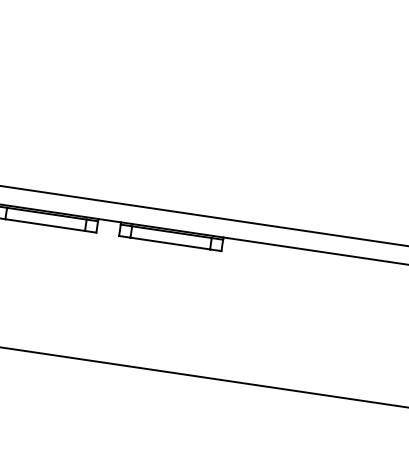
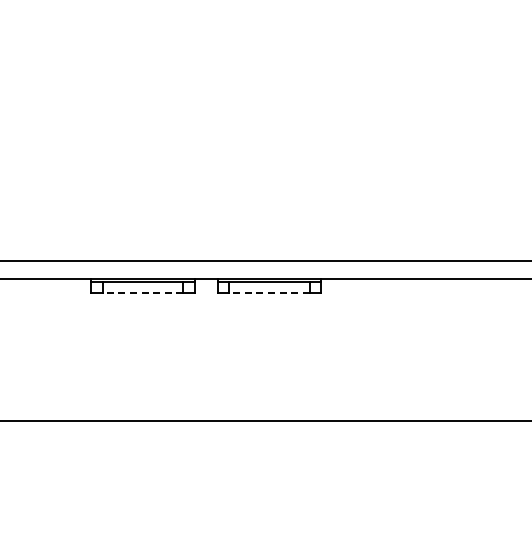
line: (44, 225) -> (142, 293), solid -> dashed
line: (170, 243) -> (269, 293), solid -> dashed

